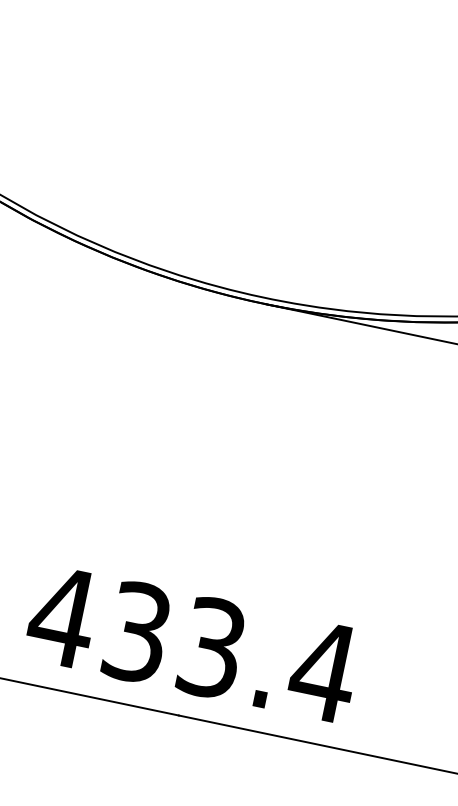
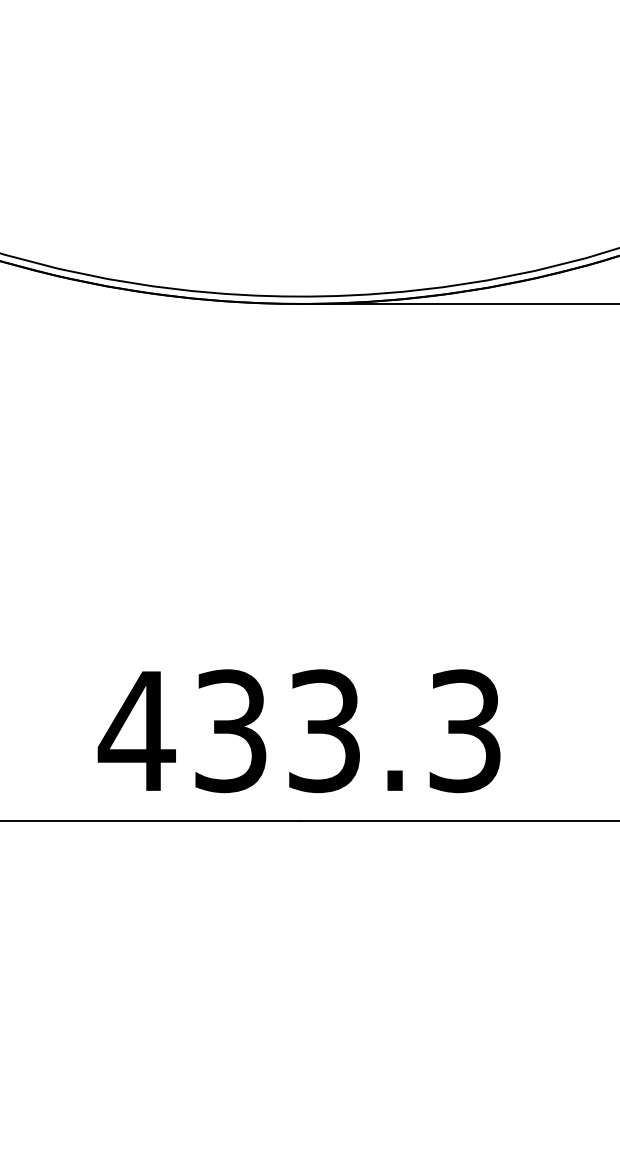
text: (323, 671) -> (464, 731), 433.4 -> 433.3

